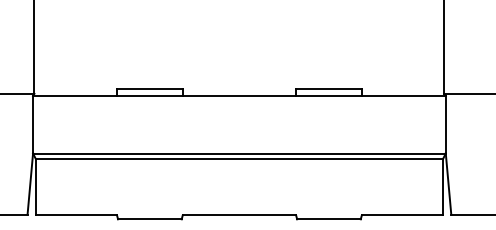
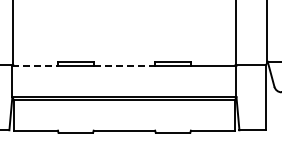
line: (75, 95) -> (35, 65), solid -> dashed
line: (239, 95) -> (124, 65), solid -> dashed

